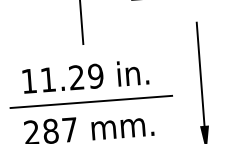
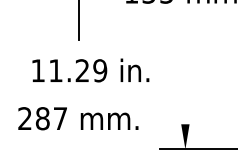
line: (200, 74) -> (185, 76), removed
text: (85, 76) -> (90, 70), moved
line: (91, 102) -> (82, 94), removed

